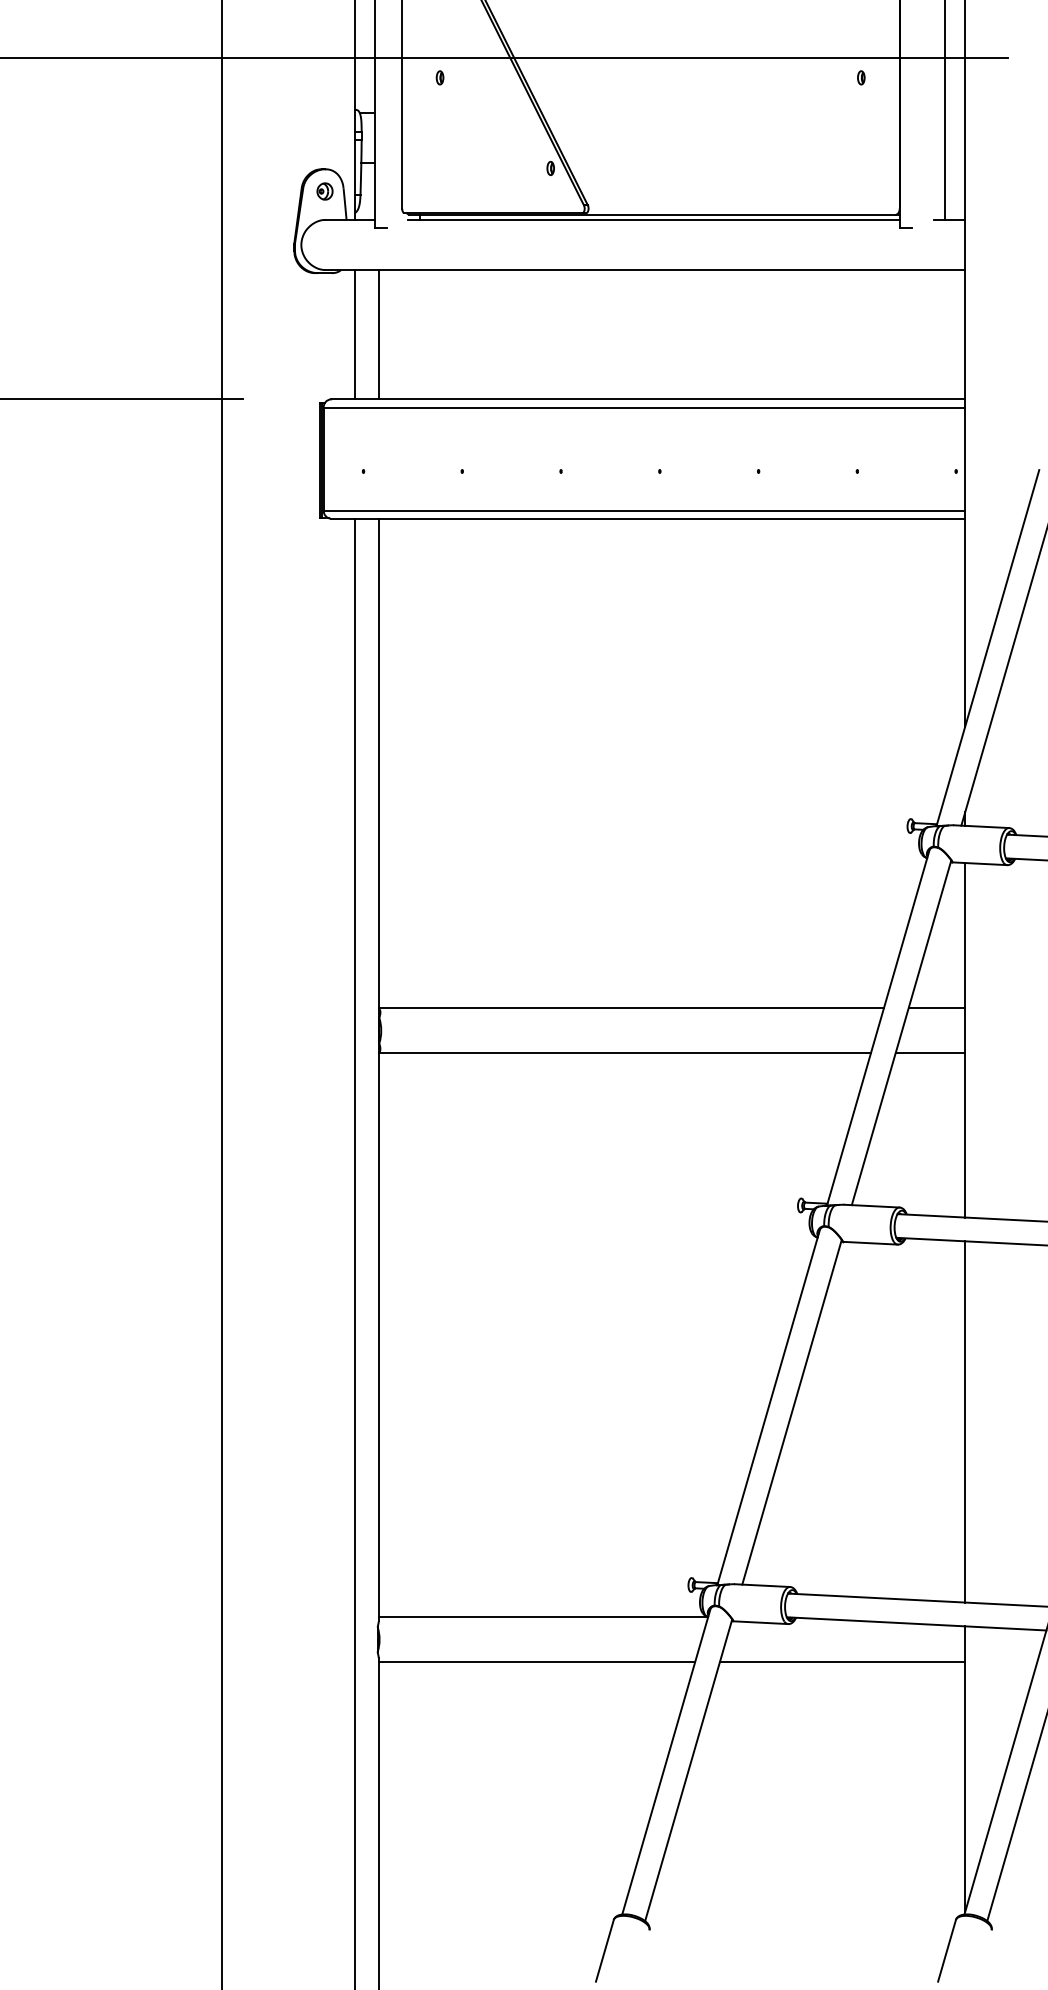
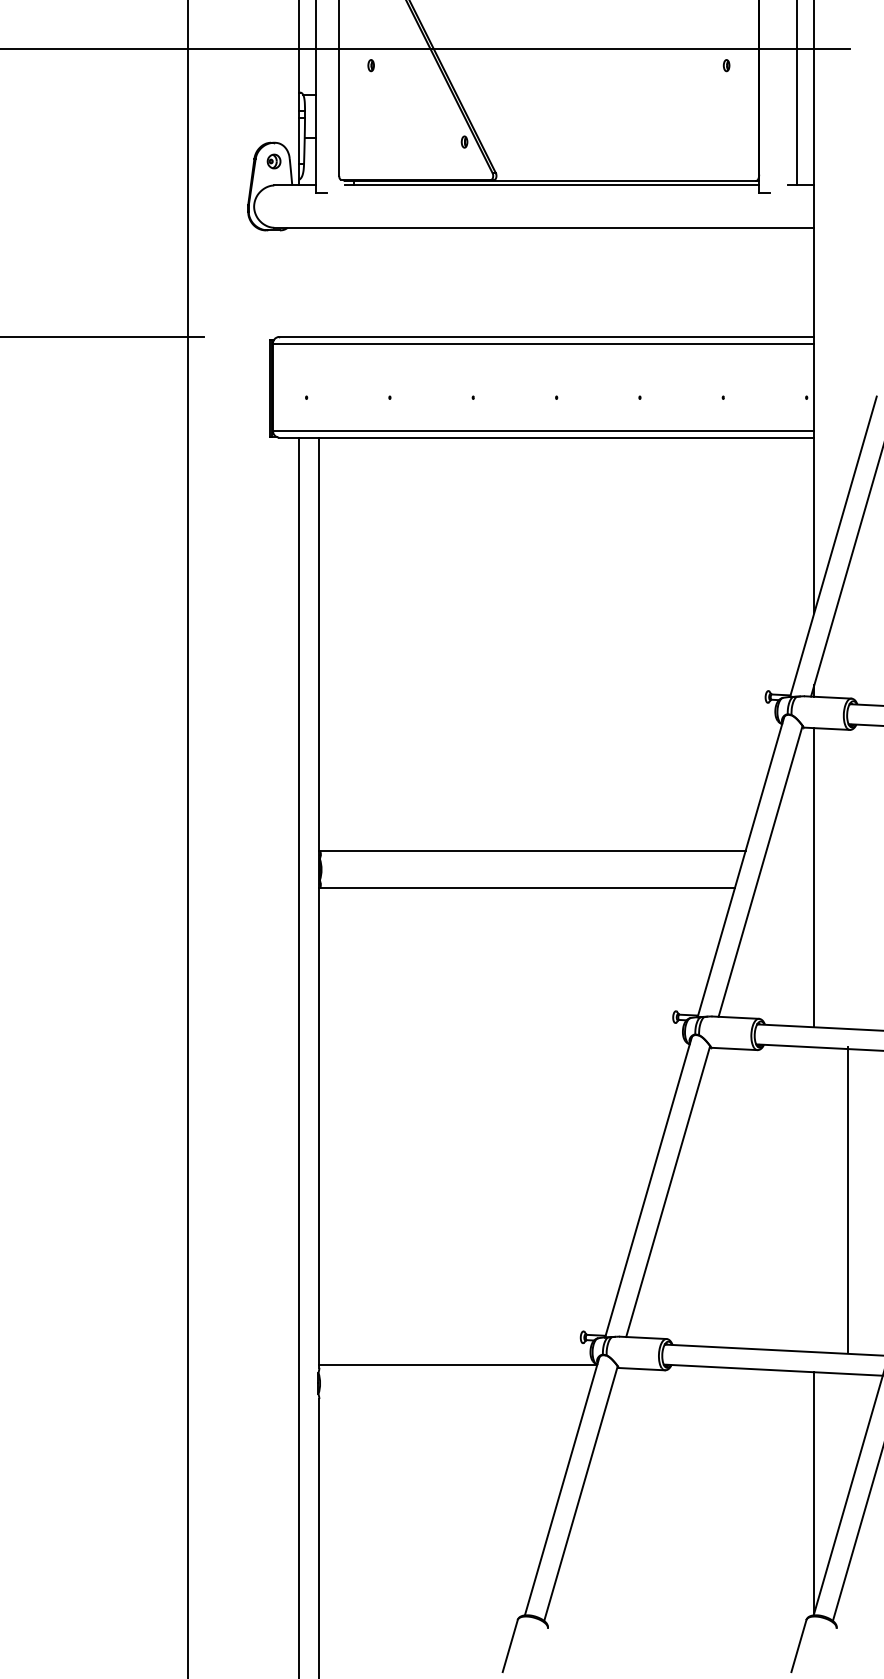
line: (354, 334) -> (298, 282), removed
line: (378, 334) -> (319, 282), removed
line: (936, 1008) -> (790, 850), removed
line: (930, 1053) -> (785, 888), removed
line: (965, 1421) -> (848, 1199), moved
line: (536, 1661) -> (452, 1401), removed
line: (842, 1661) -> (710, 1401), removed

